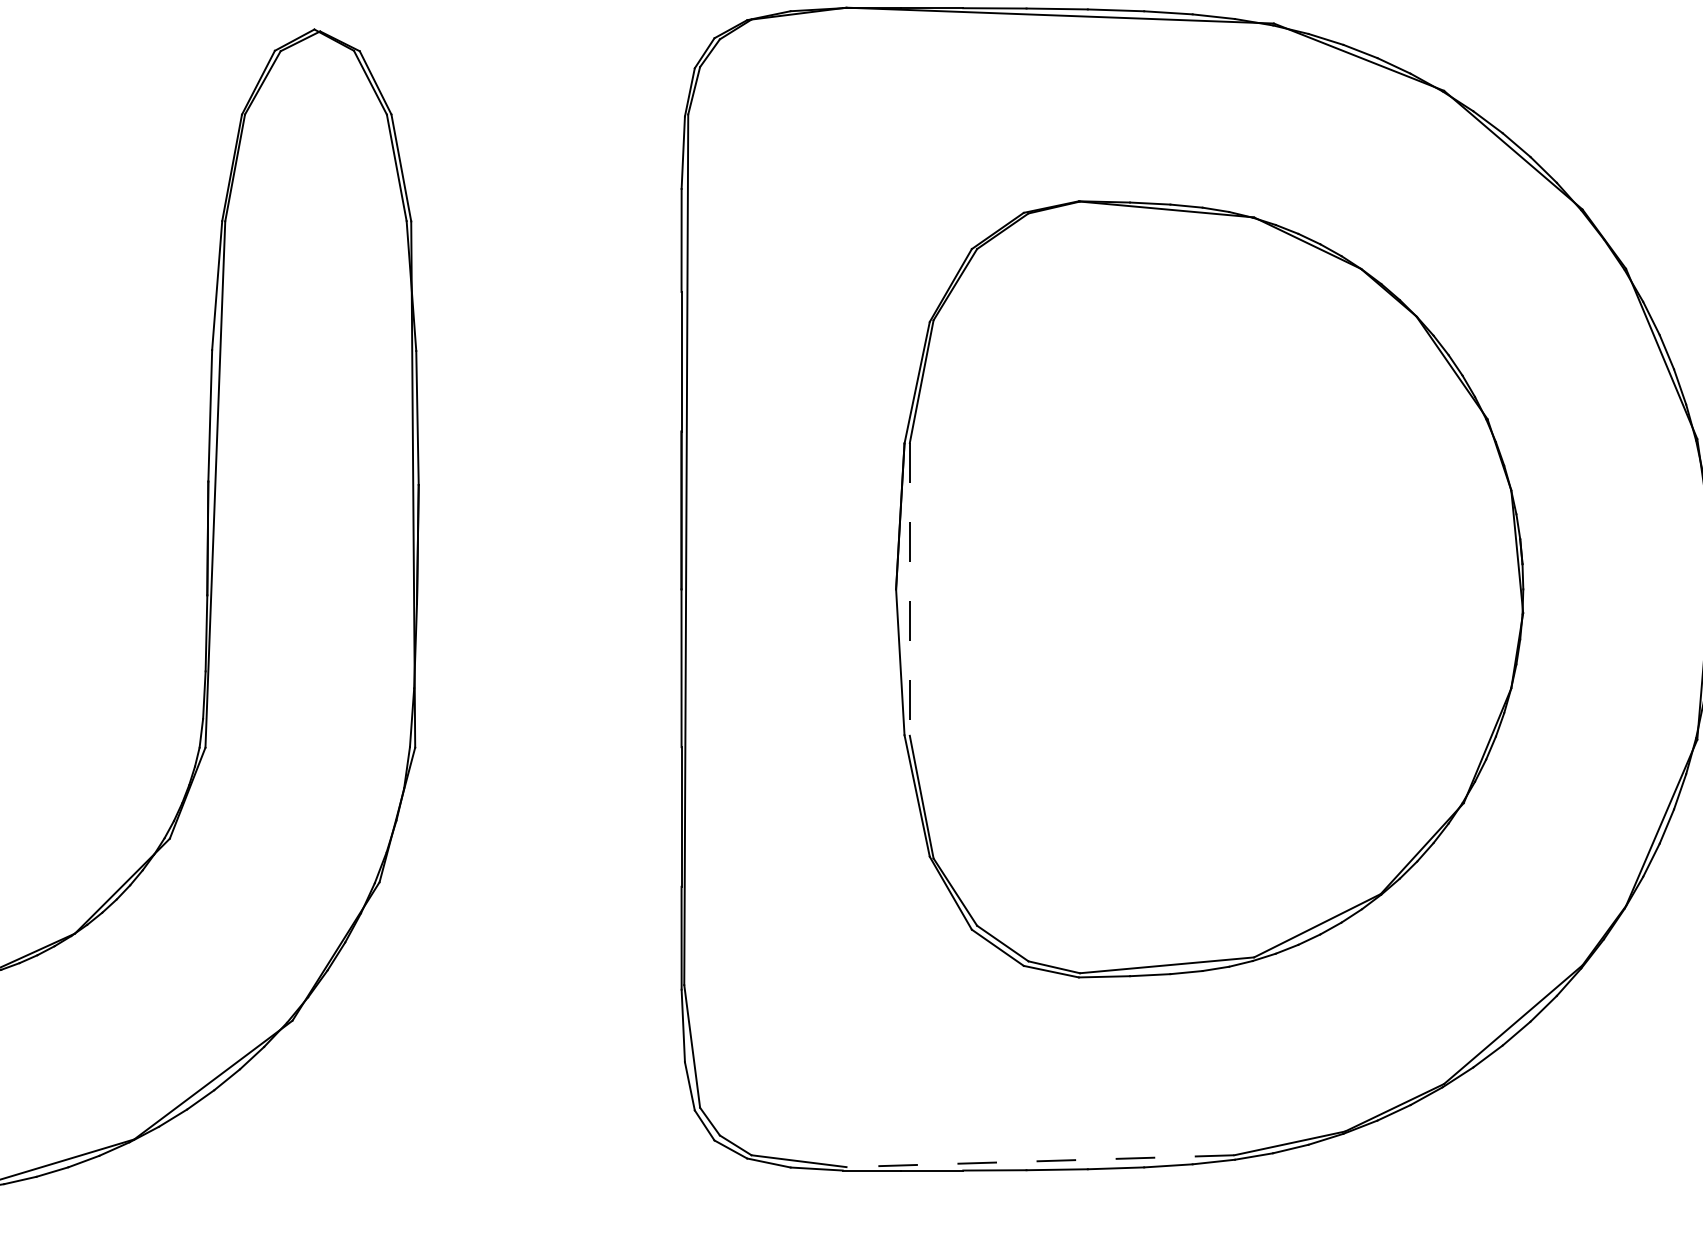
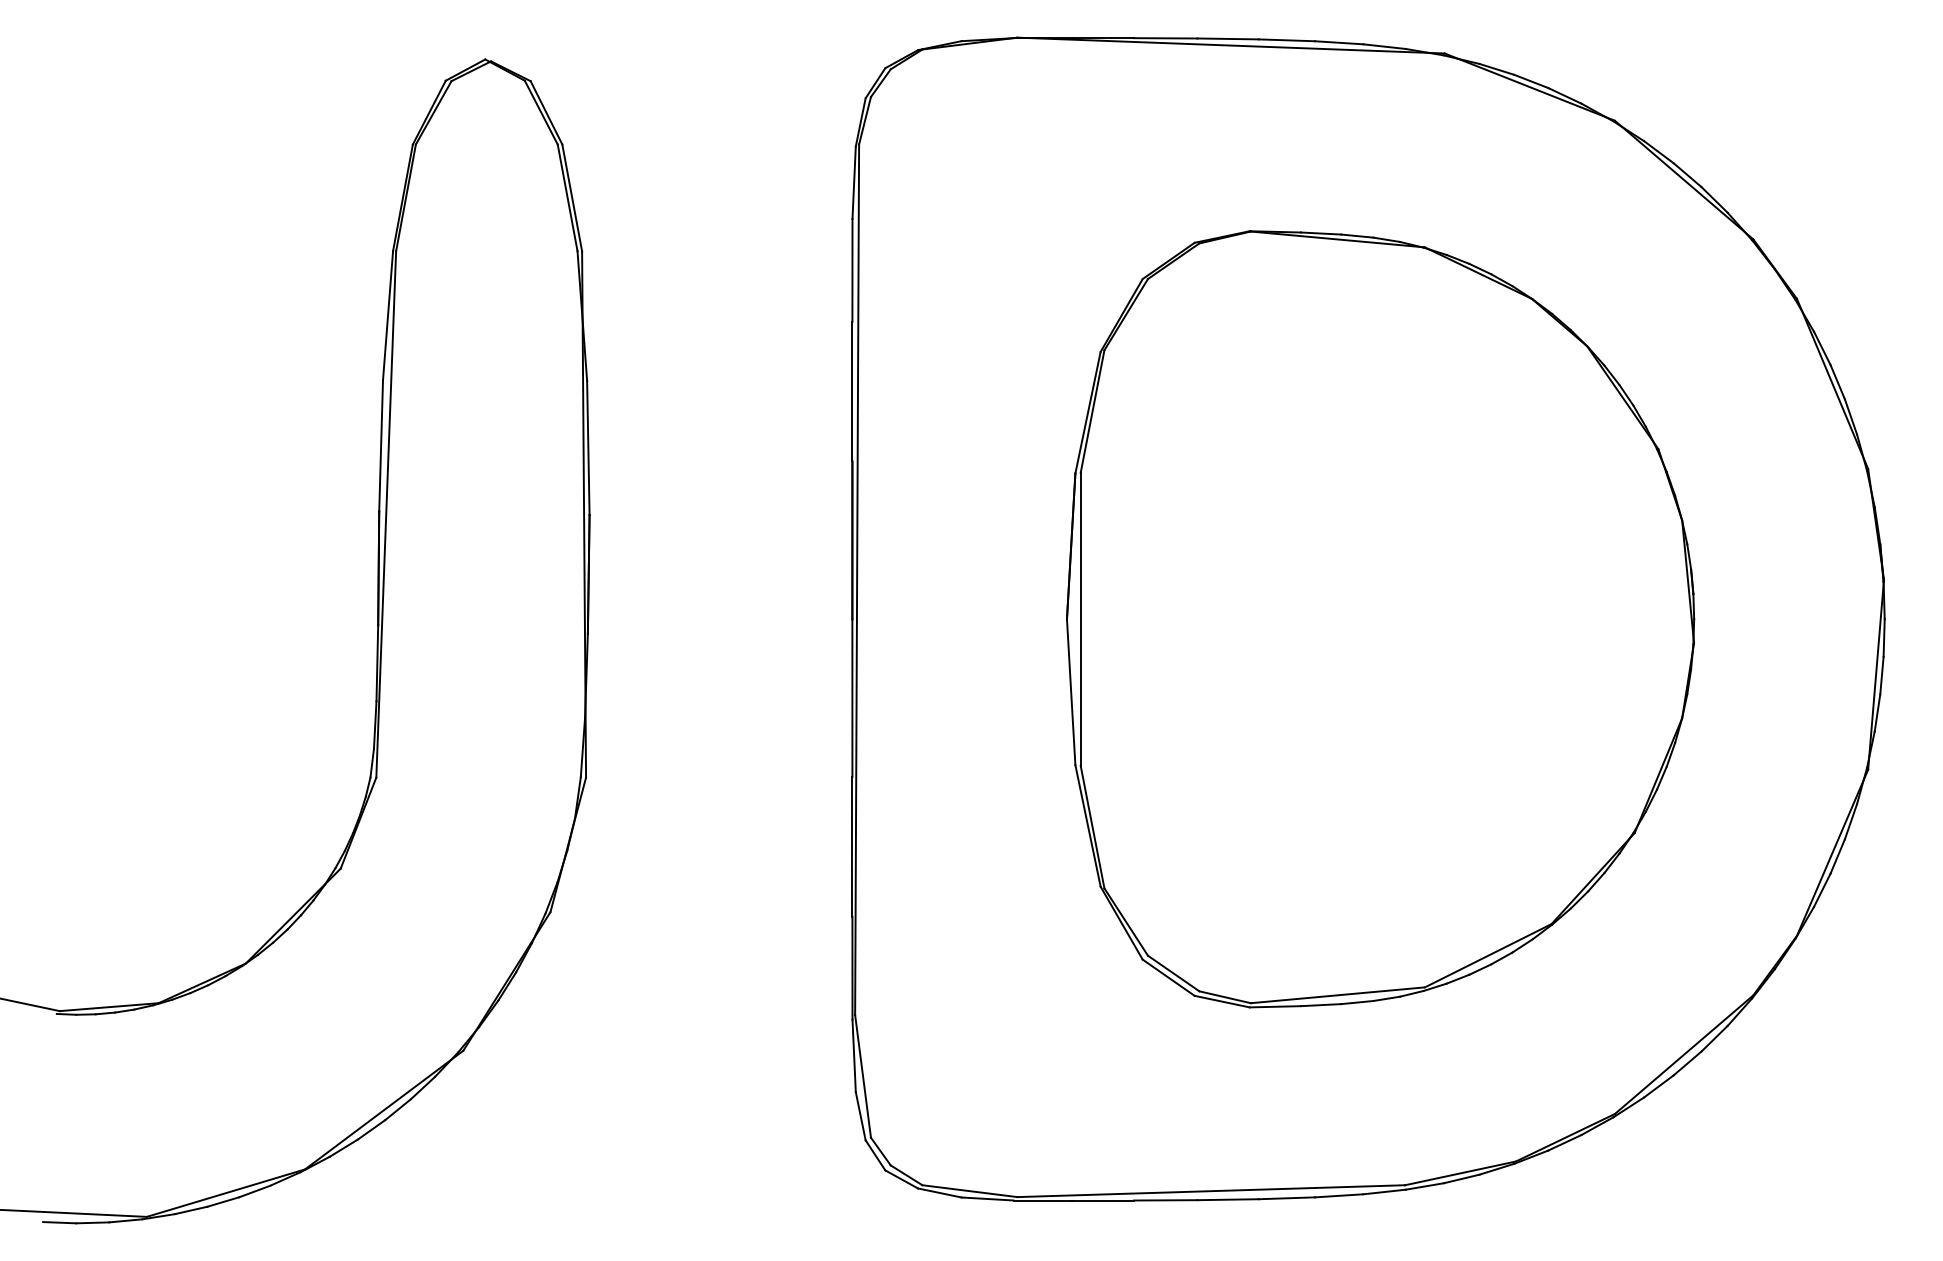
line: (909, 589) -> (1080, 619), dashed -> solid
line: (1040, 1161) -> (1211, 1191), dashed -> solid

